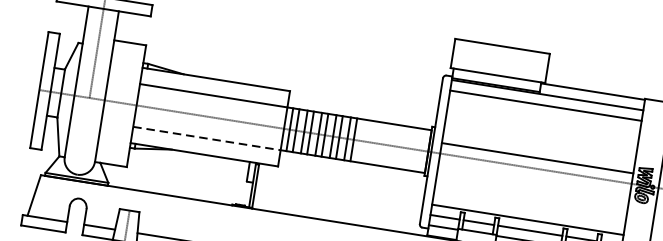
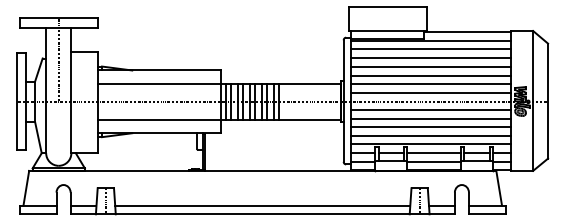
line: (543, 116) -> (430, 58), added
line: (542, 126) -> (430, 66), added
line: (540, 137) -> (430, 75), added
line: (207, 138) -> (159, 119), dashed -> solid
line: (538, 147) -> (430, 84), added
line: (533, 178) -> (430, 110), added
line: (532, 188) -> (430, 118), added
line: (530, 199) -> (430, 127), added
line: (529, 208) -> (430, 135), added

